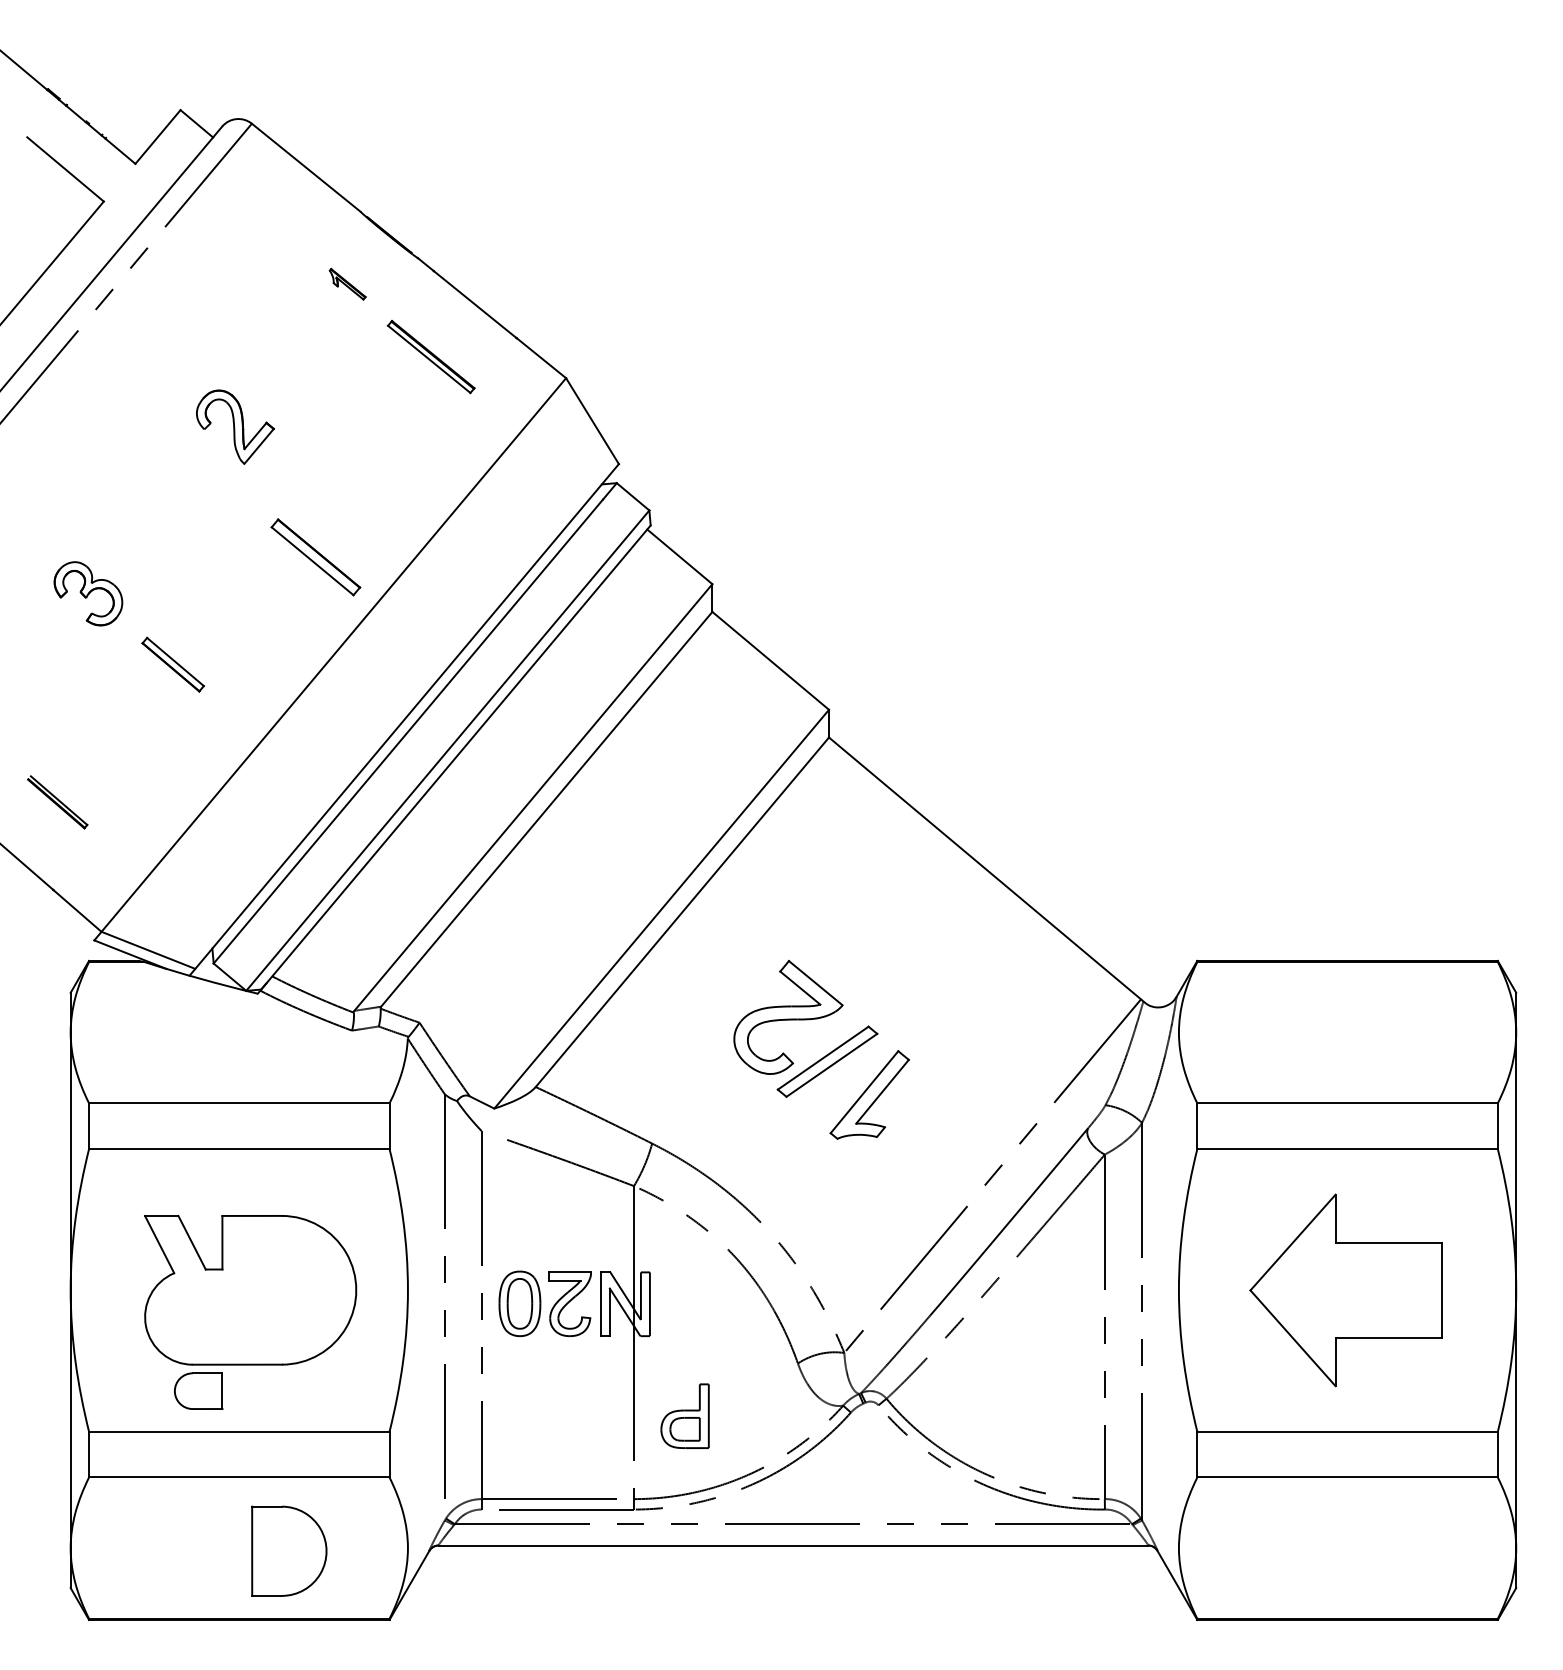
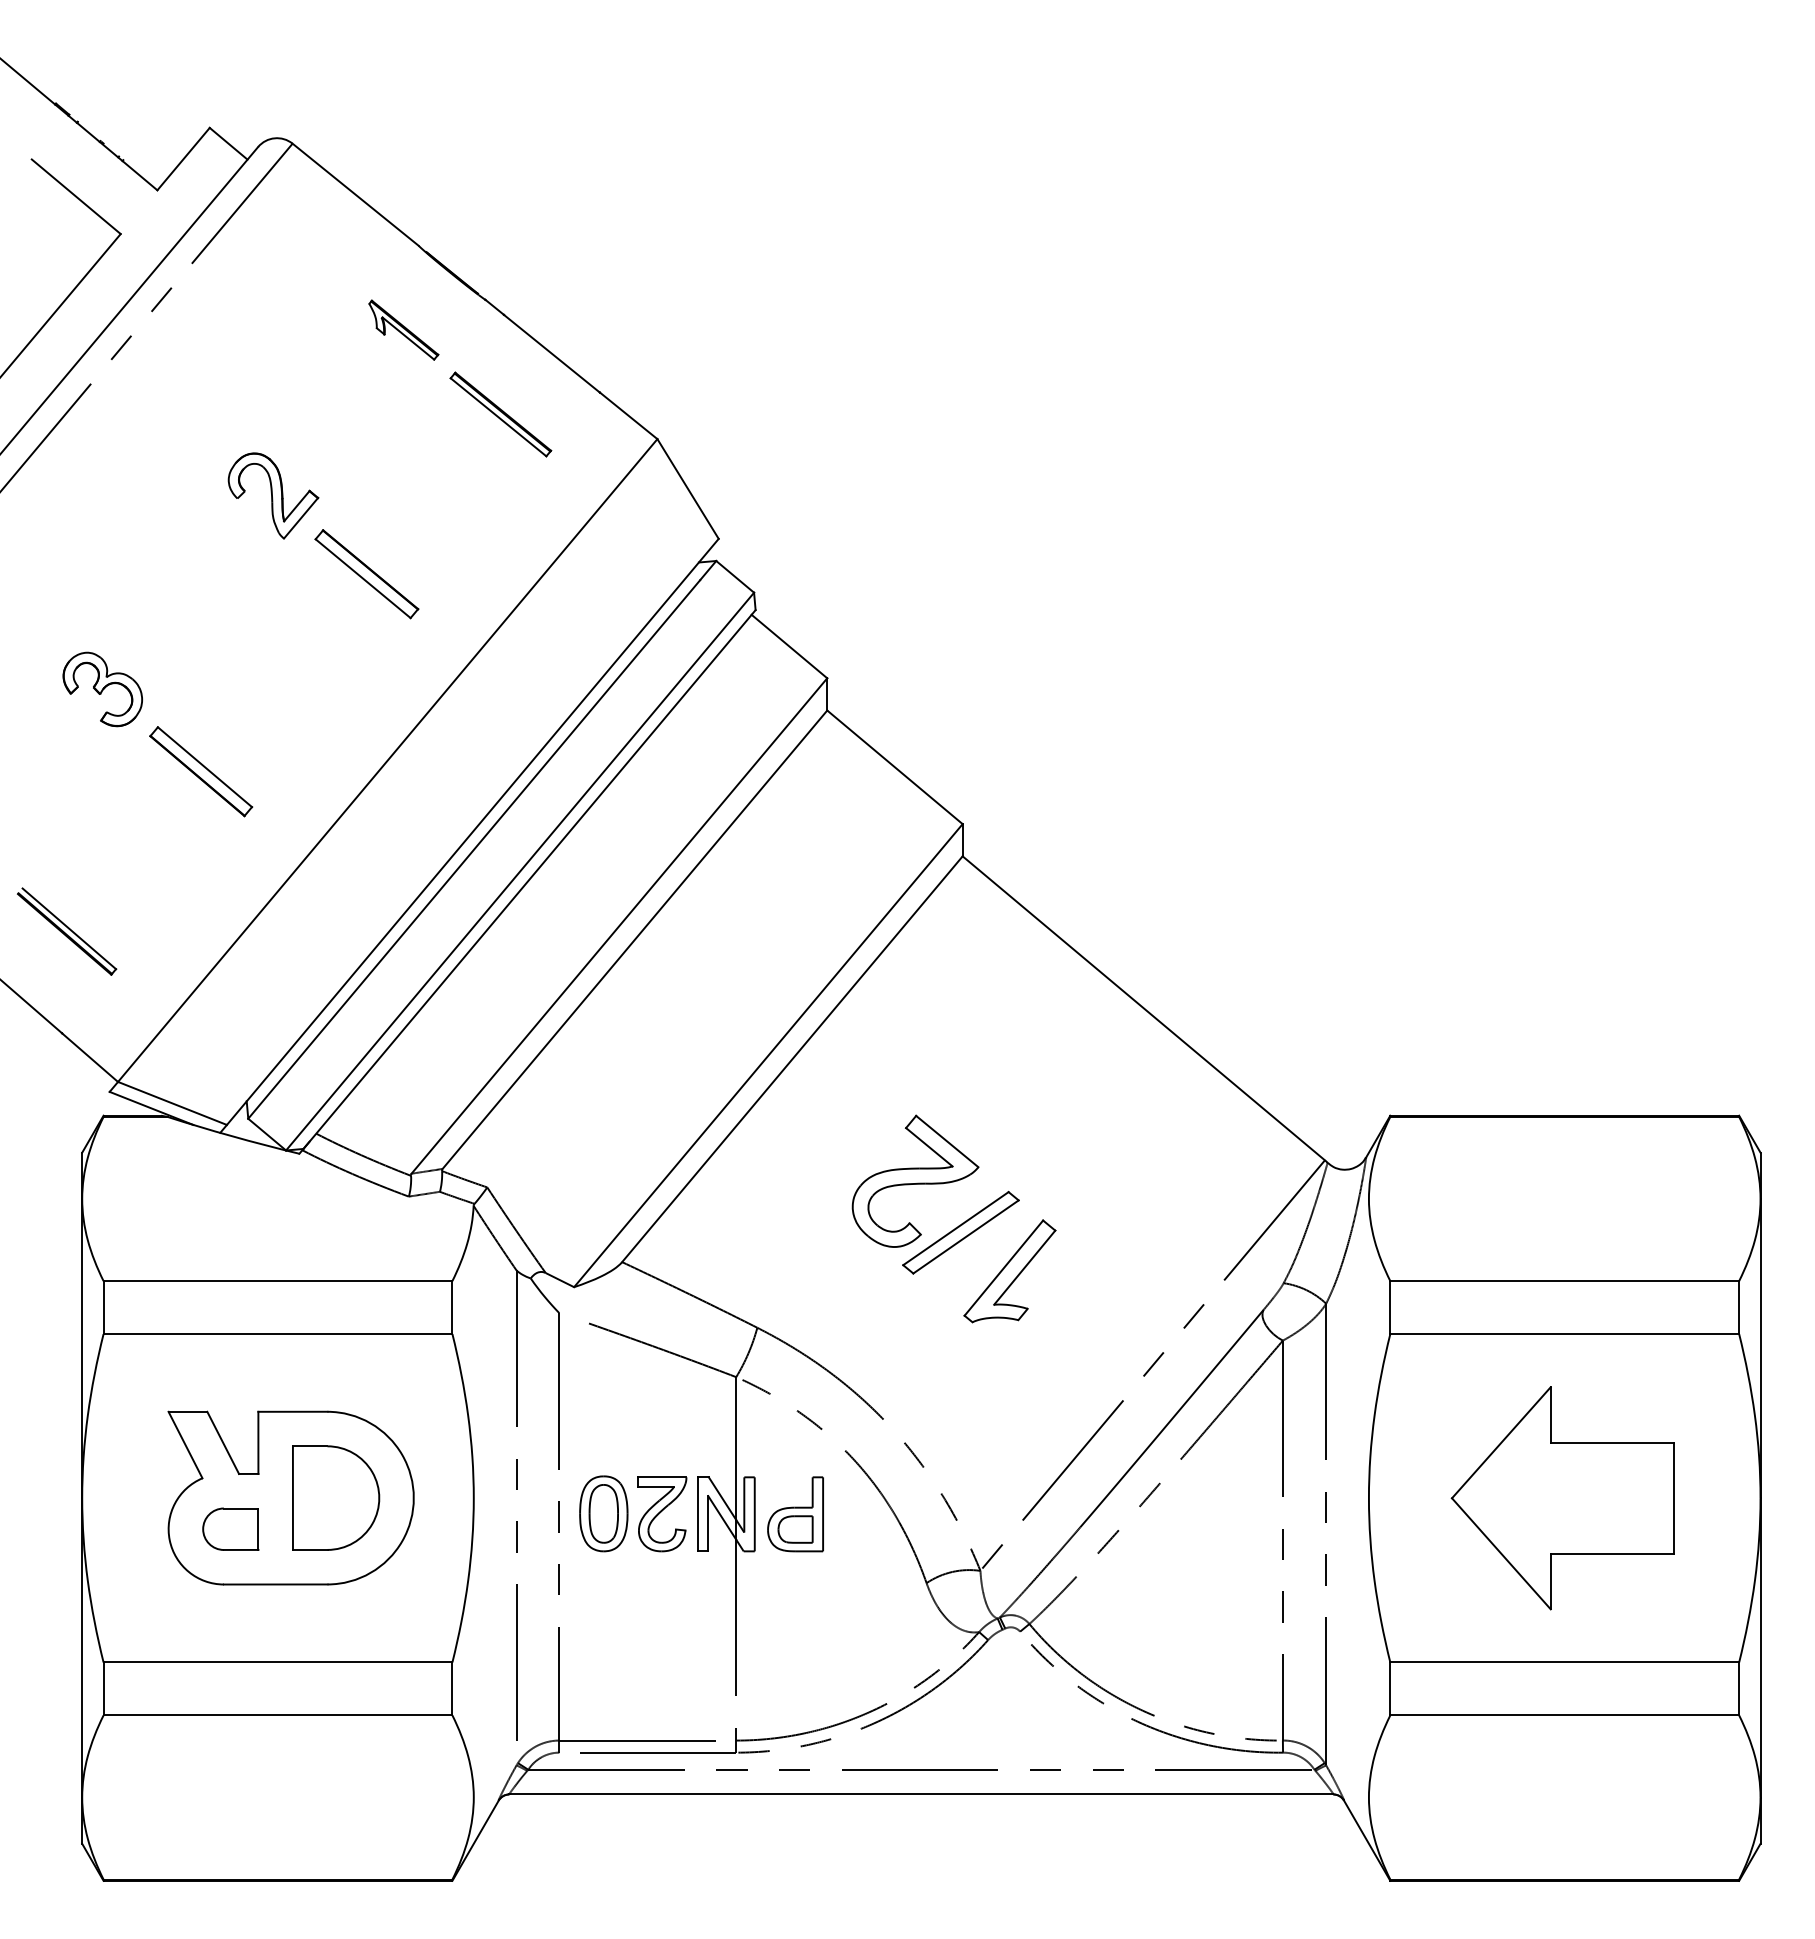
part: (347, 283) -> (403, 329), size x1.67
part: (315, 557) -> (366, 574), moved
part: (173, 664) -> (201, 771), size x1.43
part: (58, 802) -> (67, 931), size x1.43
part: (198, 1390) -> (230, 1528), moved
part: (685, 1416) -> (795, 1514), moved
part: (289, 1550) -> (336, 1497), moved

